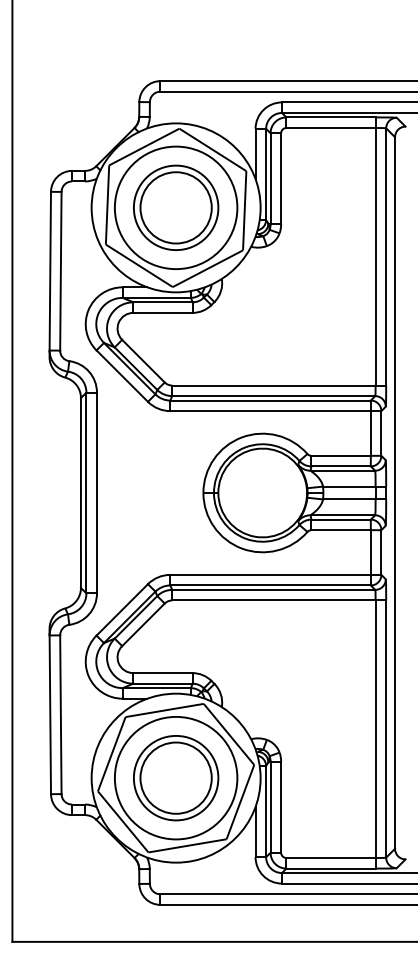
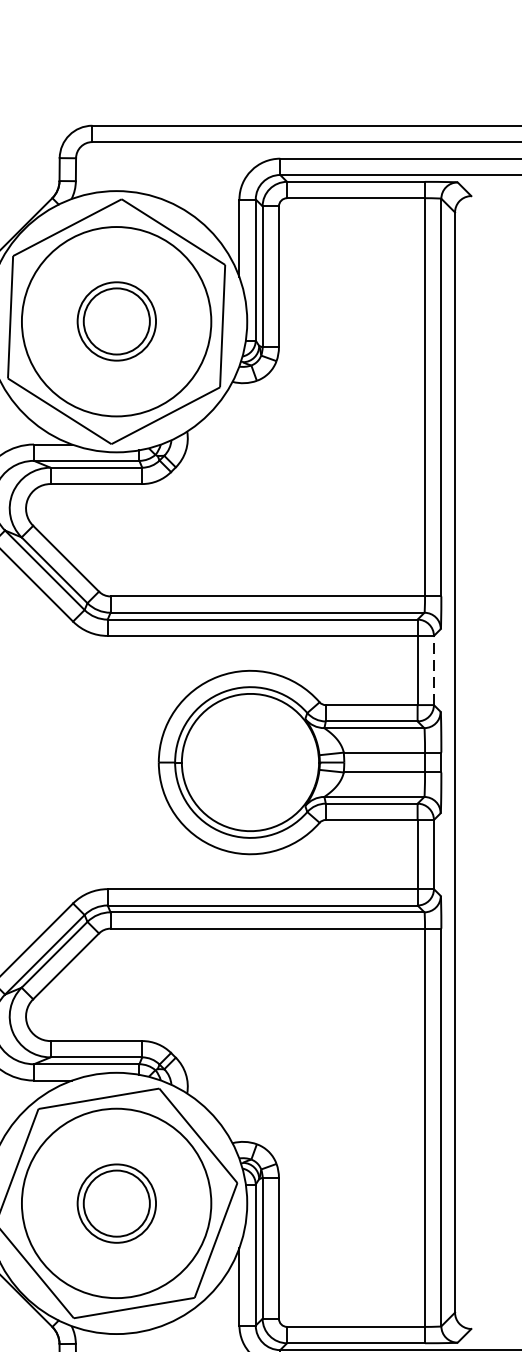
part: (176, 207) -> (117, 321), size x0.6
line: (381, 432) -> (434, 668), solid -> dashed
part: (176, 778) -> (117, 1203), size x0.6

